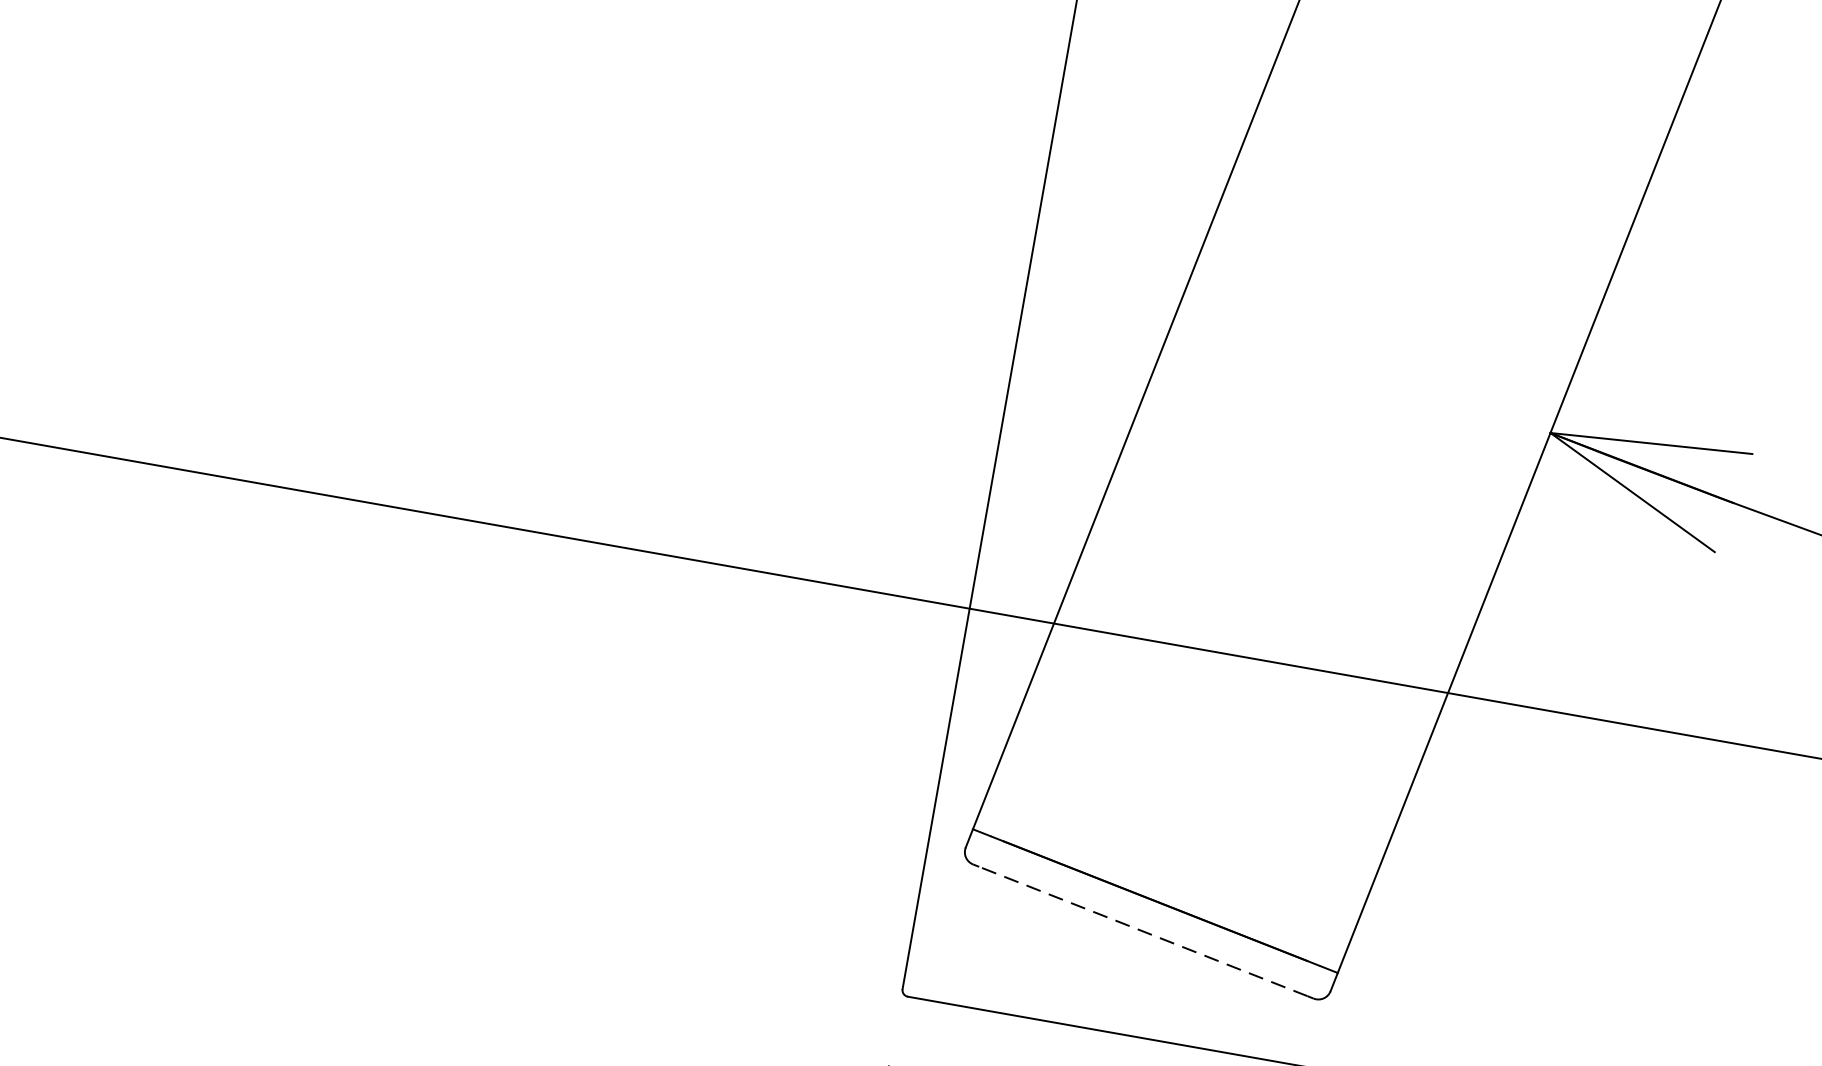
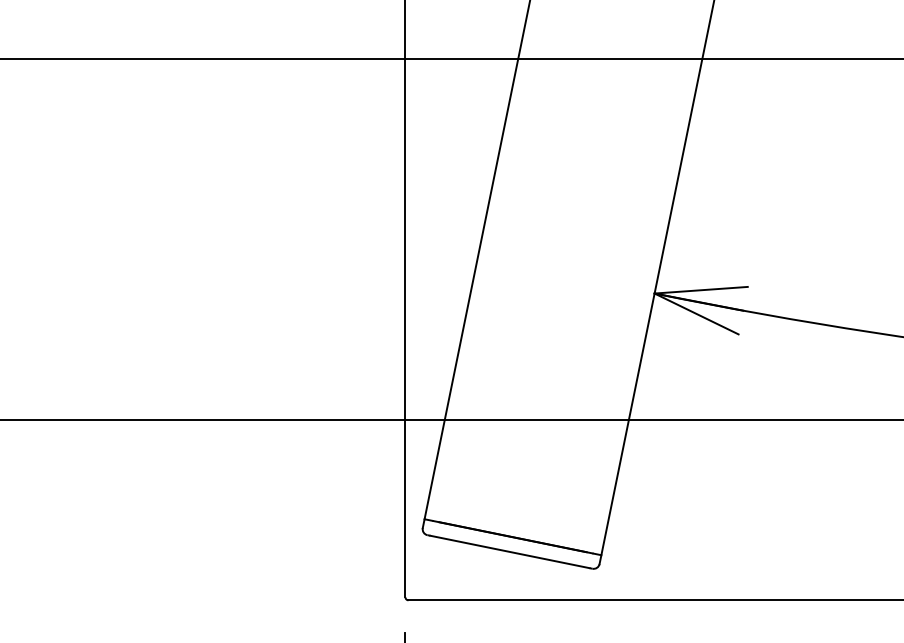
line: (1142, 930) -> (509, 551), dashed -> solid

